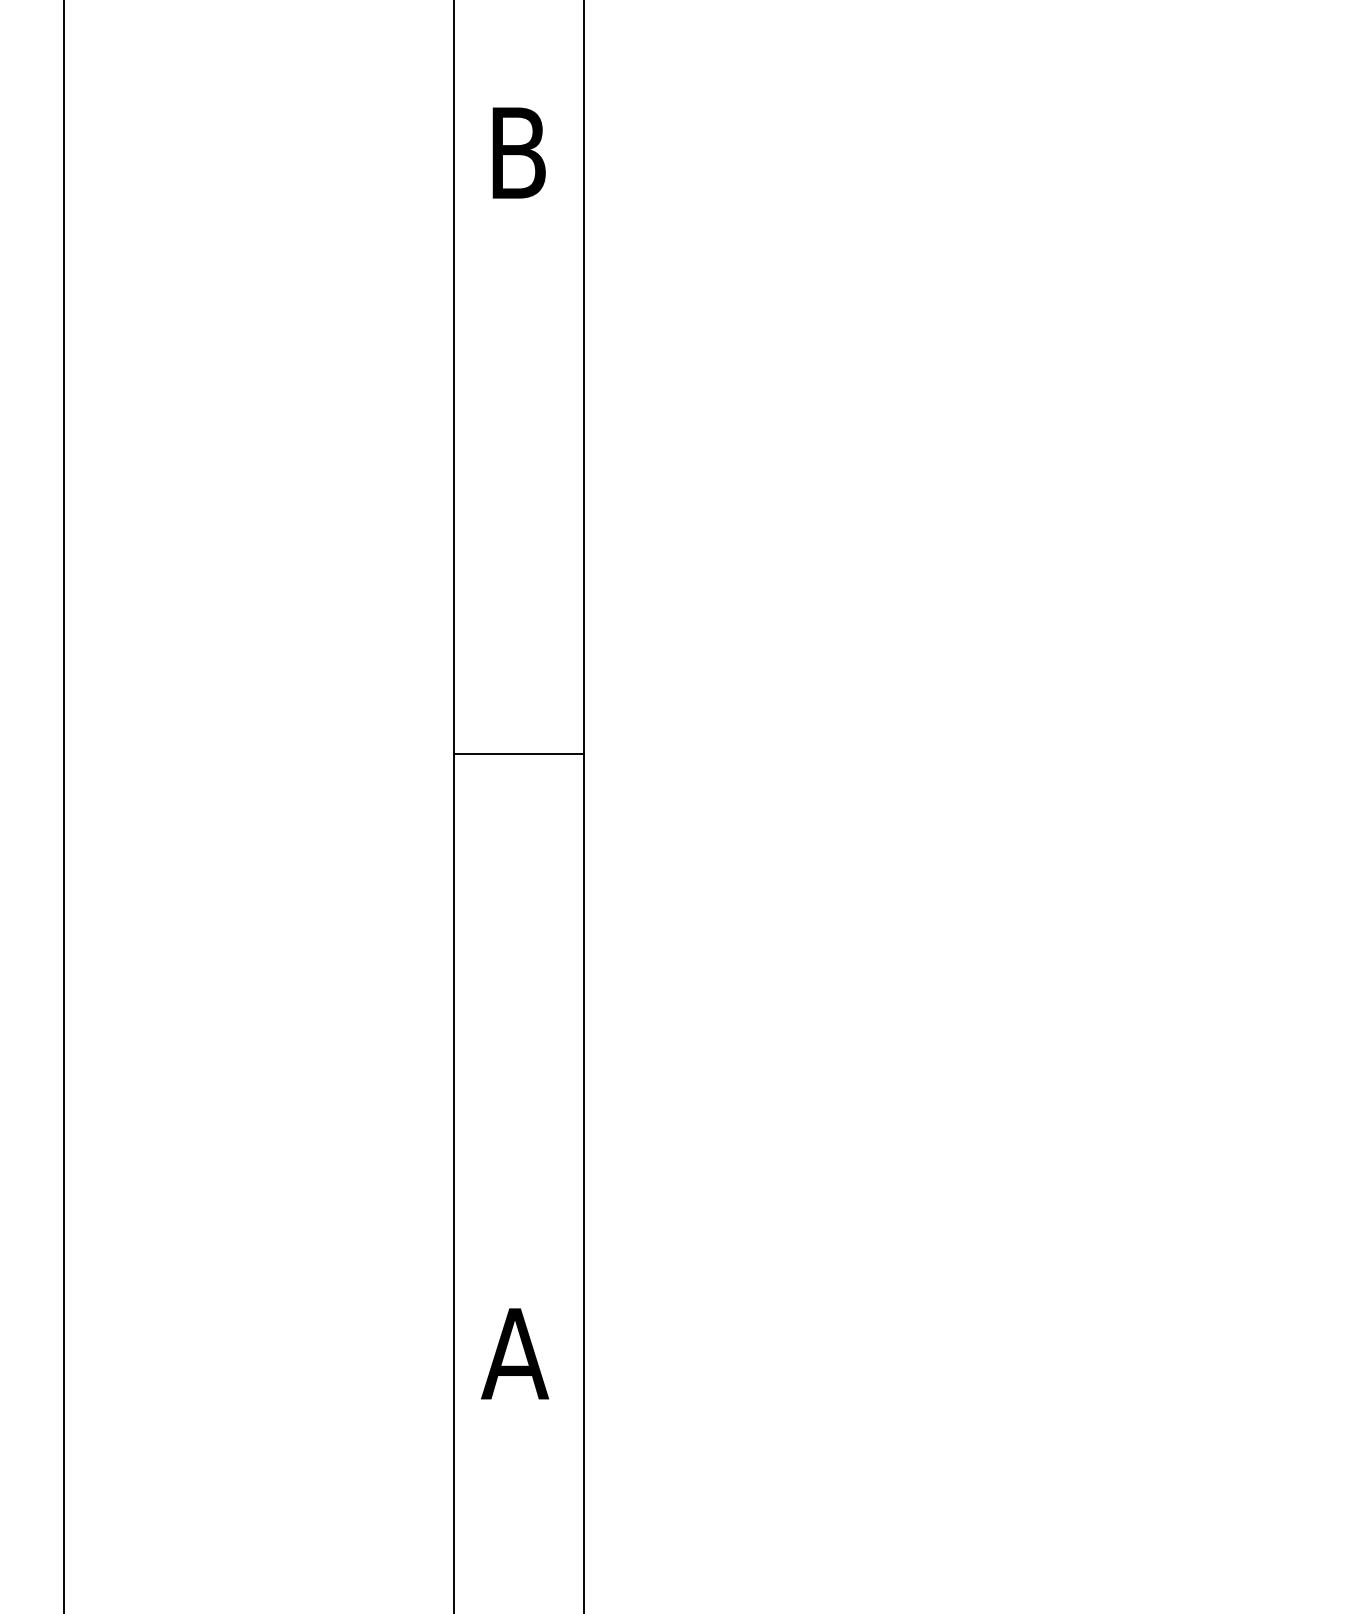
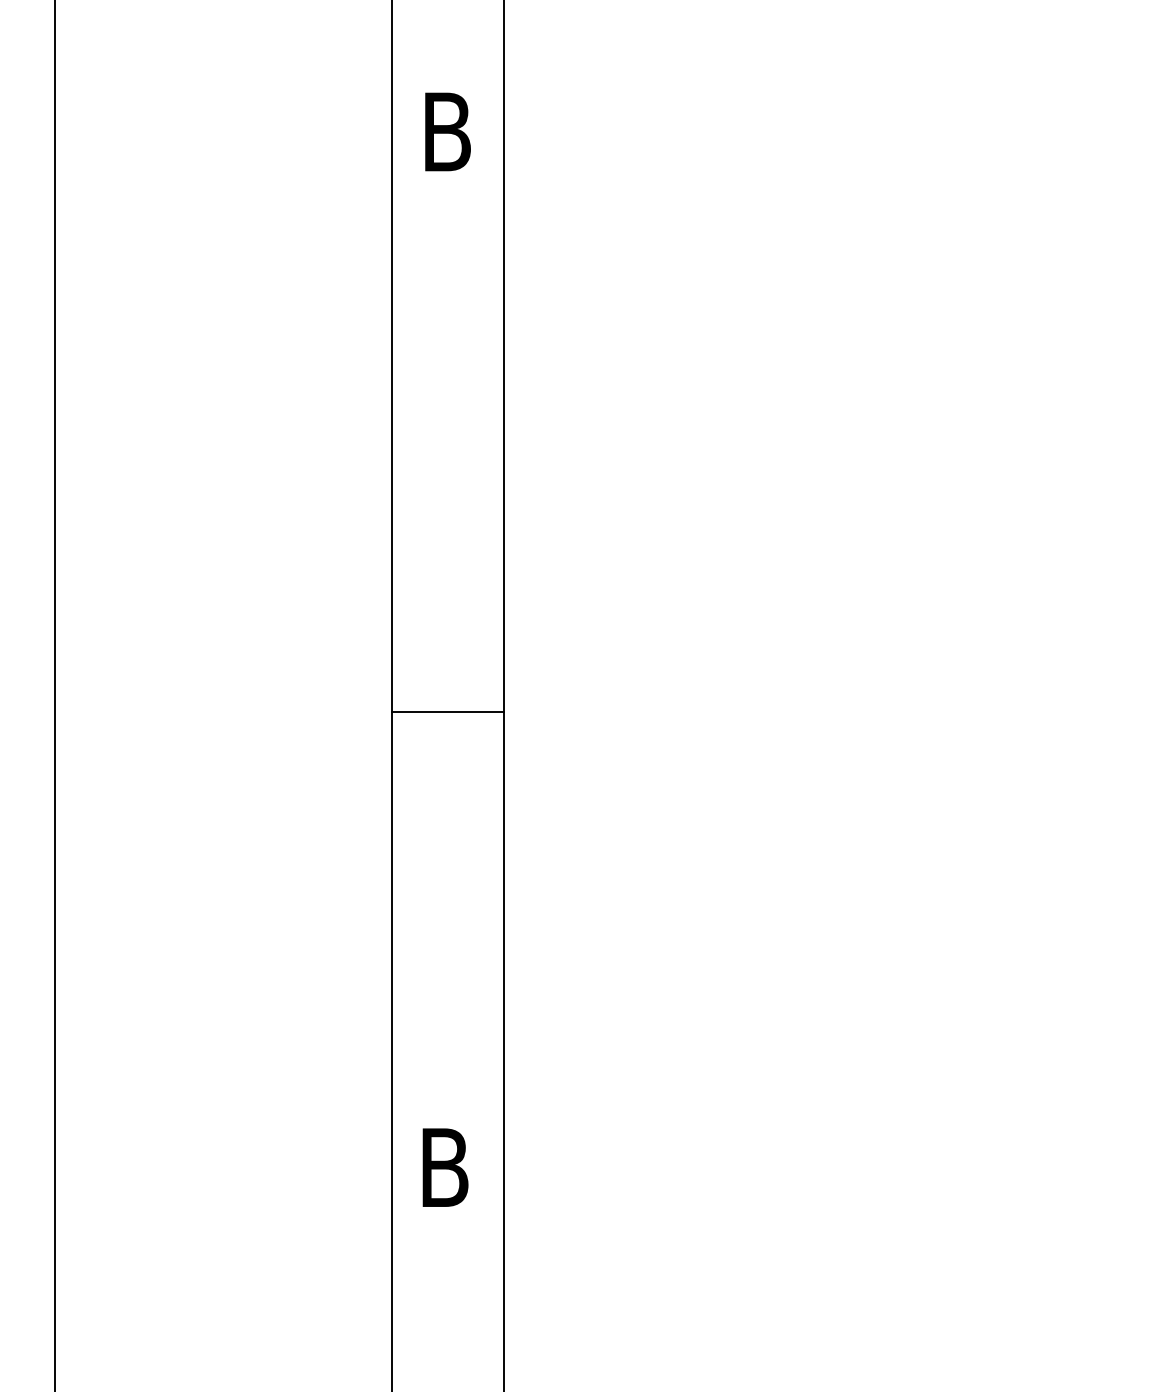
line: (518, 754) -> (447, 711), moved
text: (515, 1353) -> (444, 1167), A -> B

